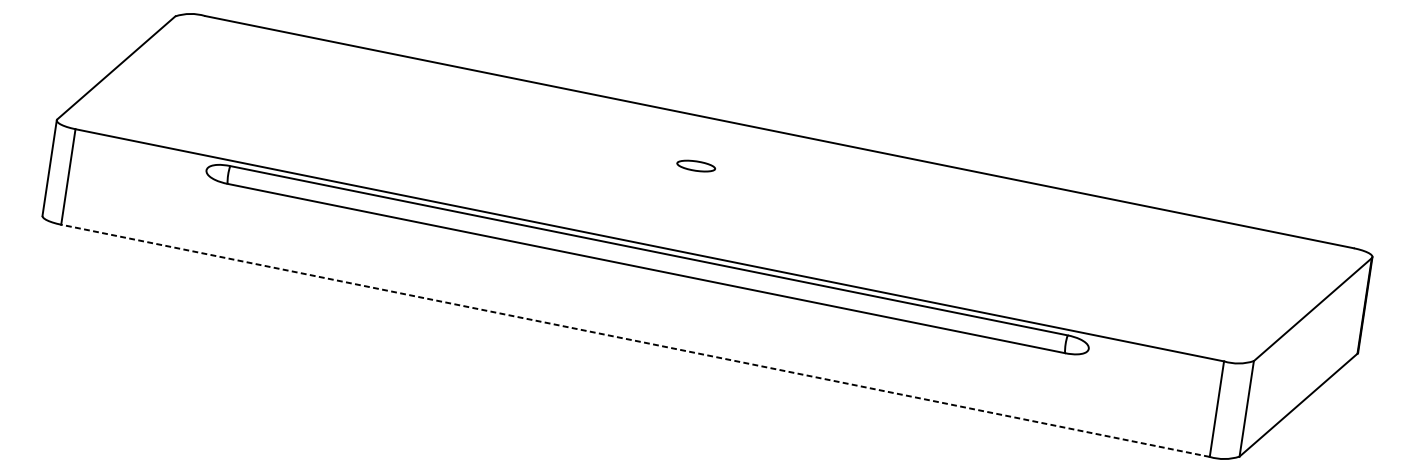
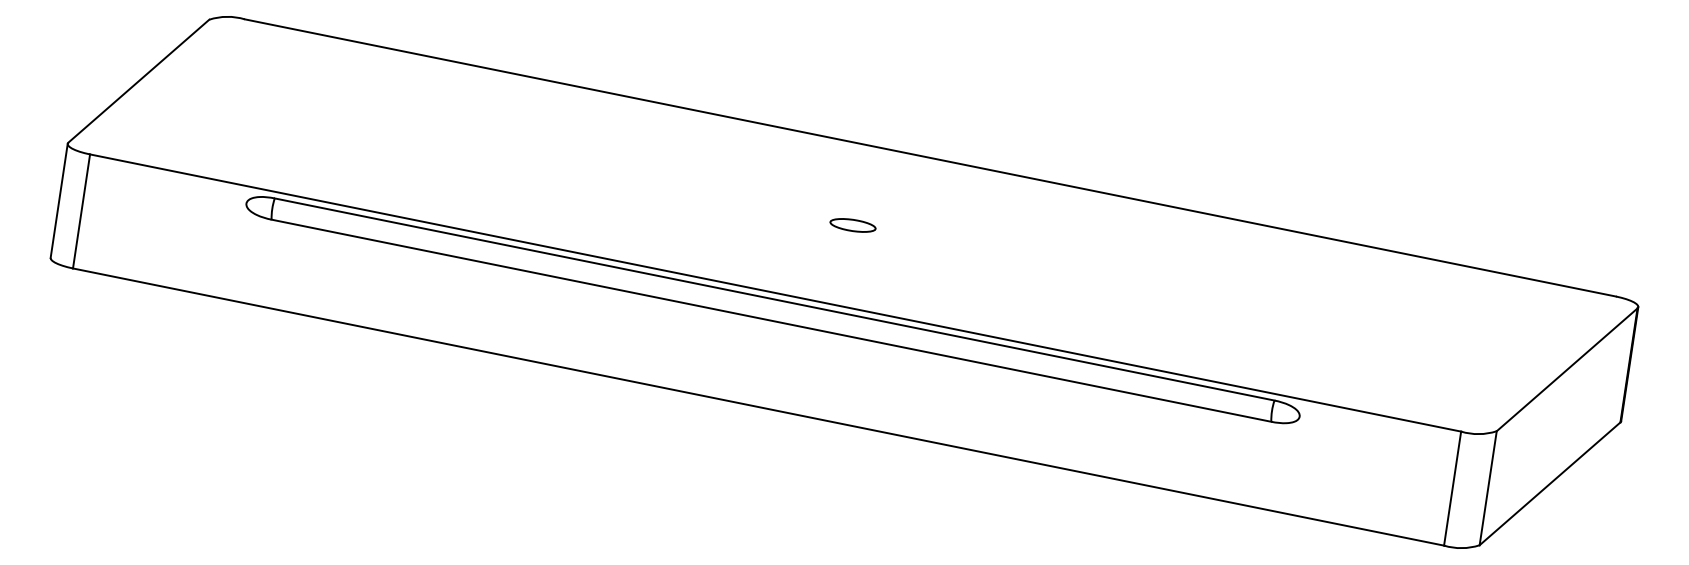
part: (695, 166) -> (852, 225), moved
line: (635, 340) -> (758, 406), dashed -> solid

